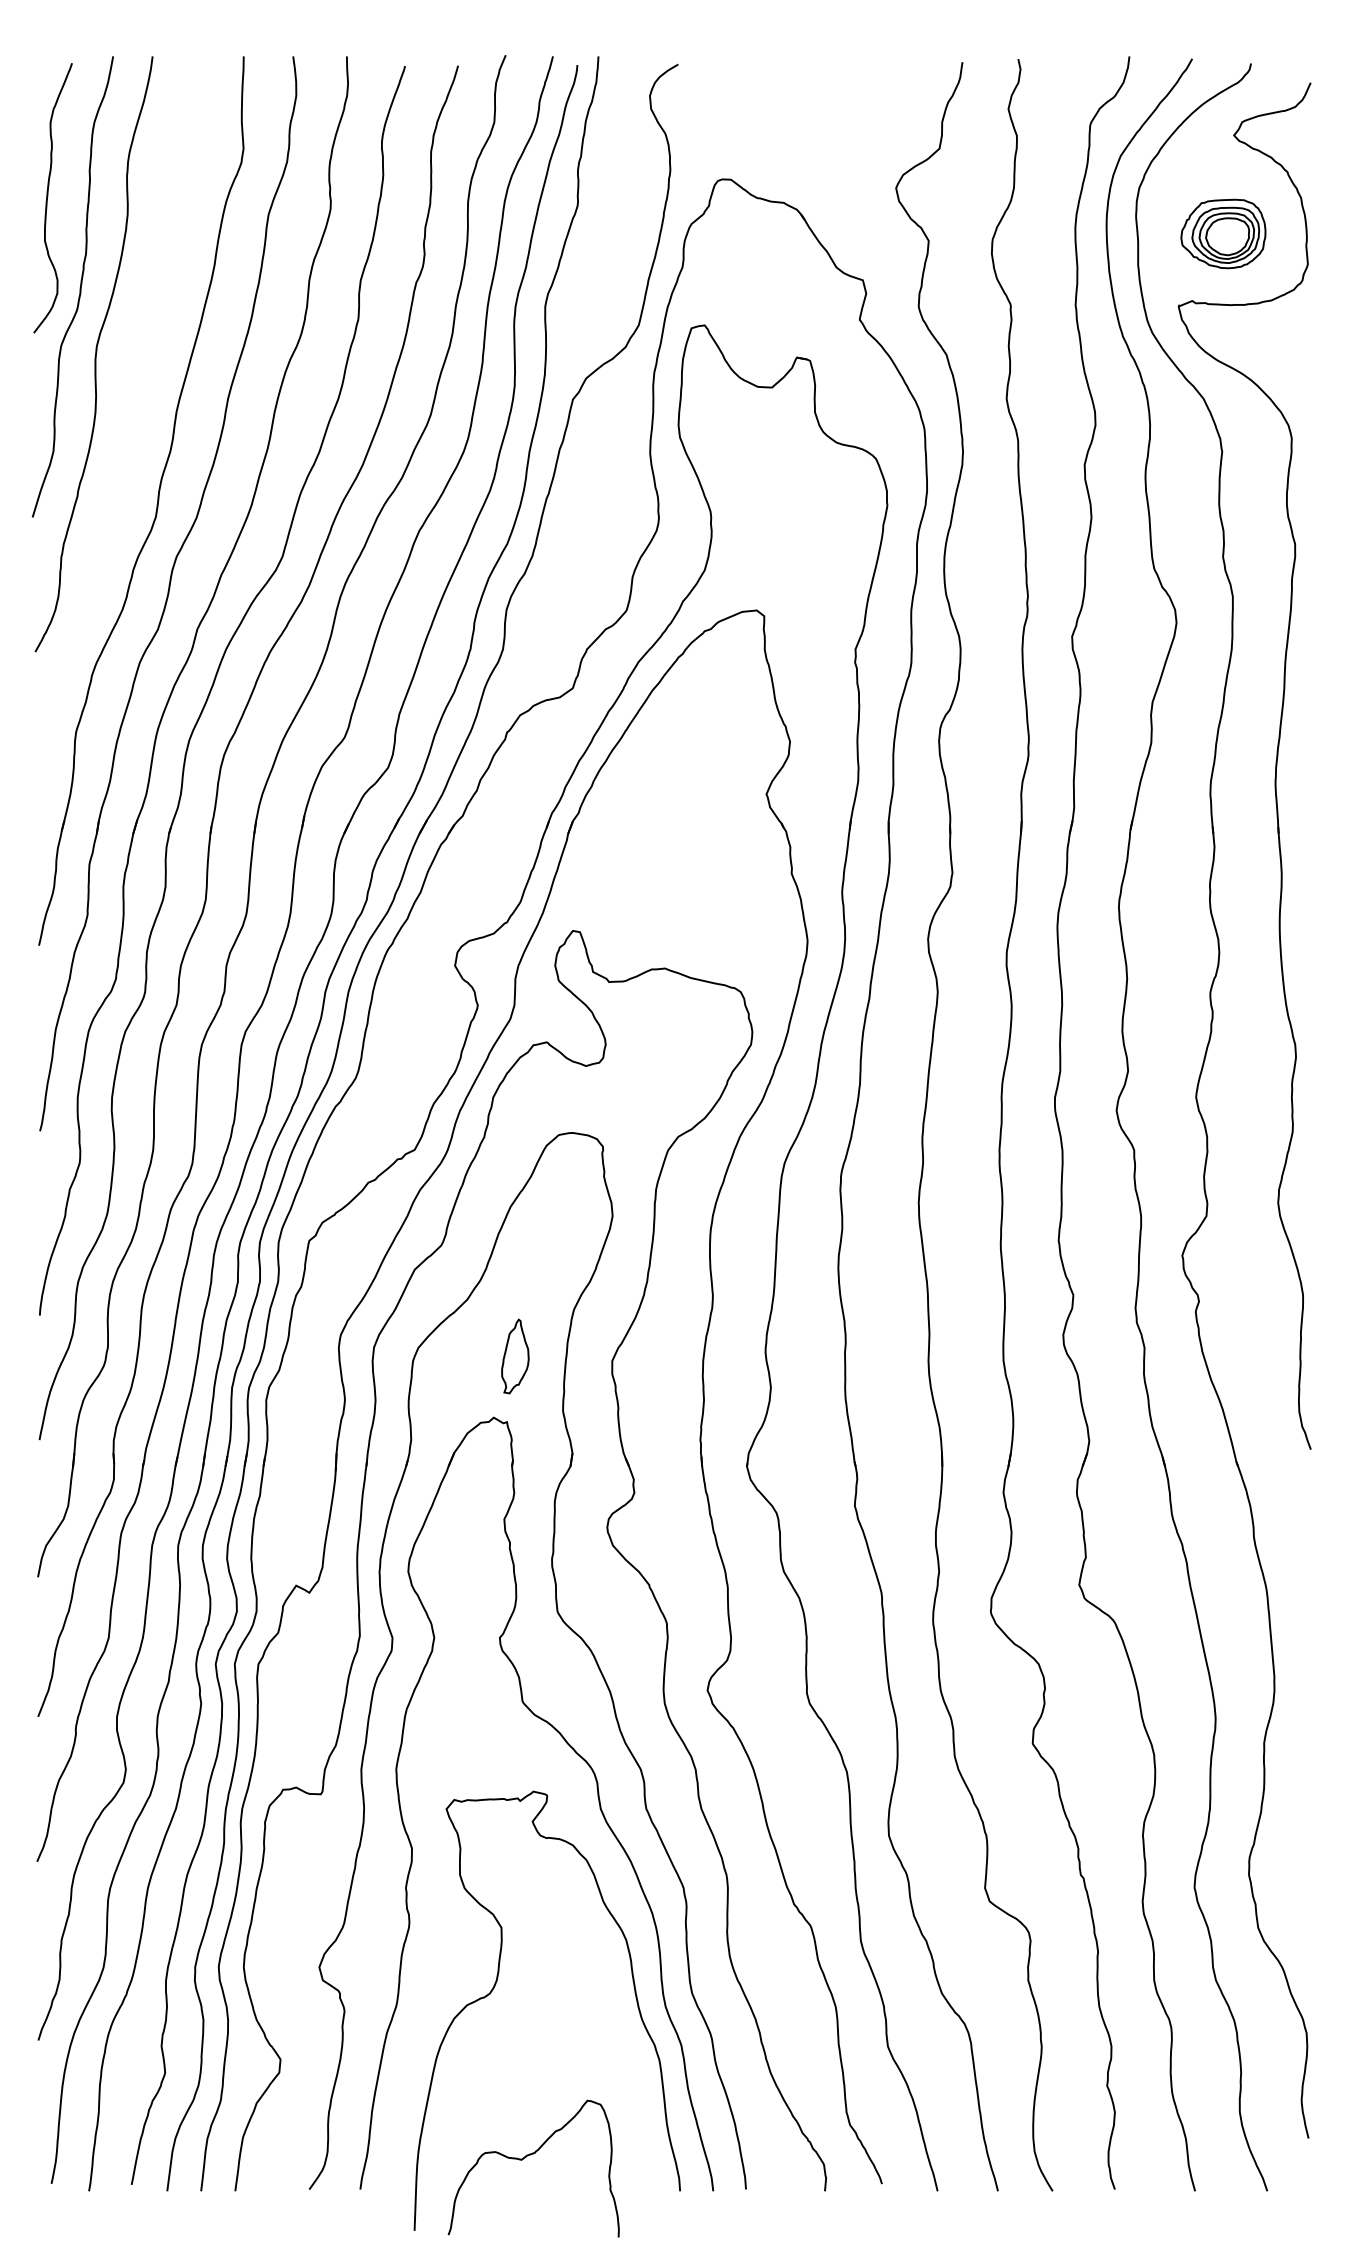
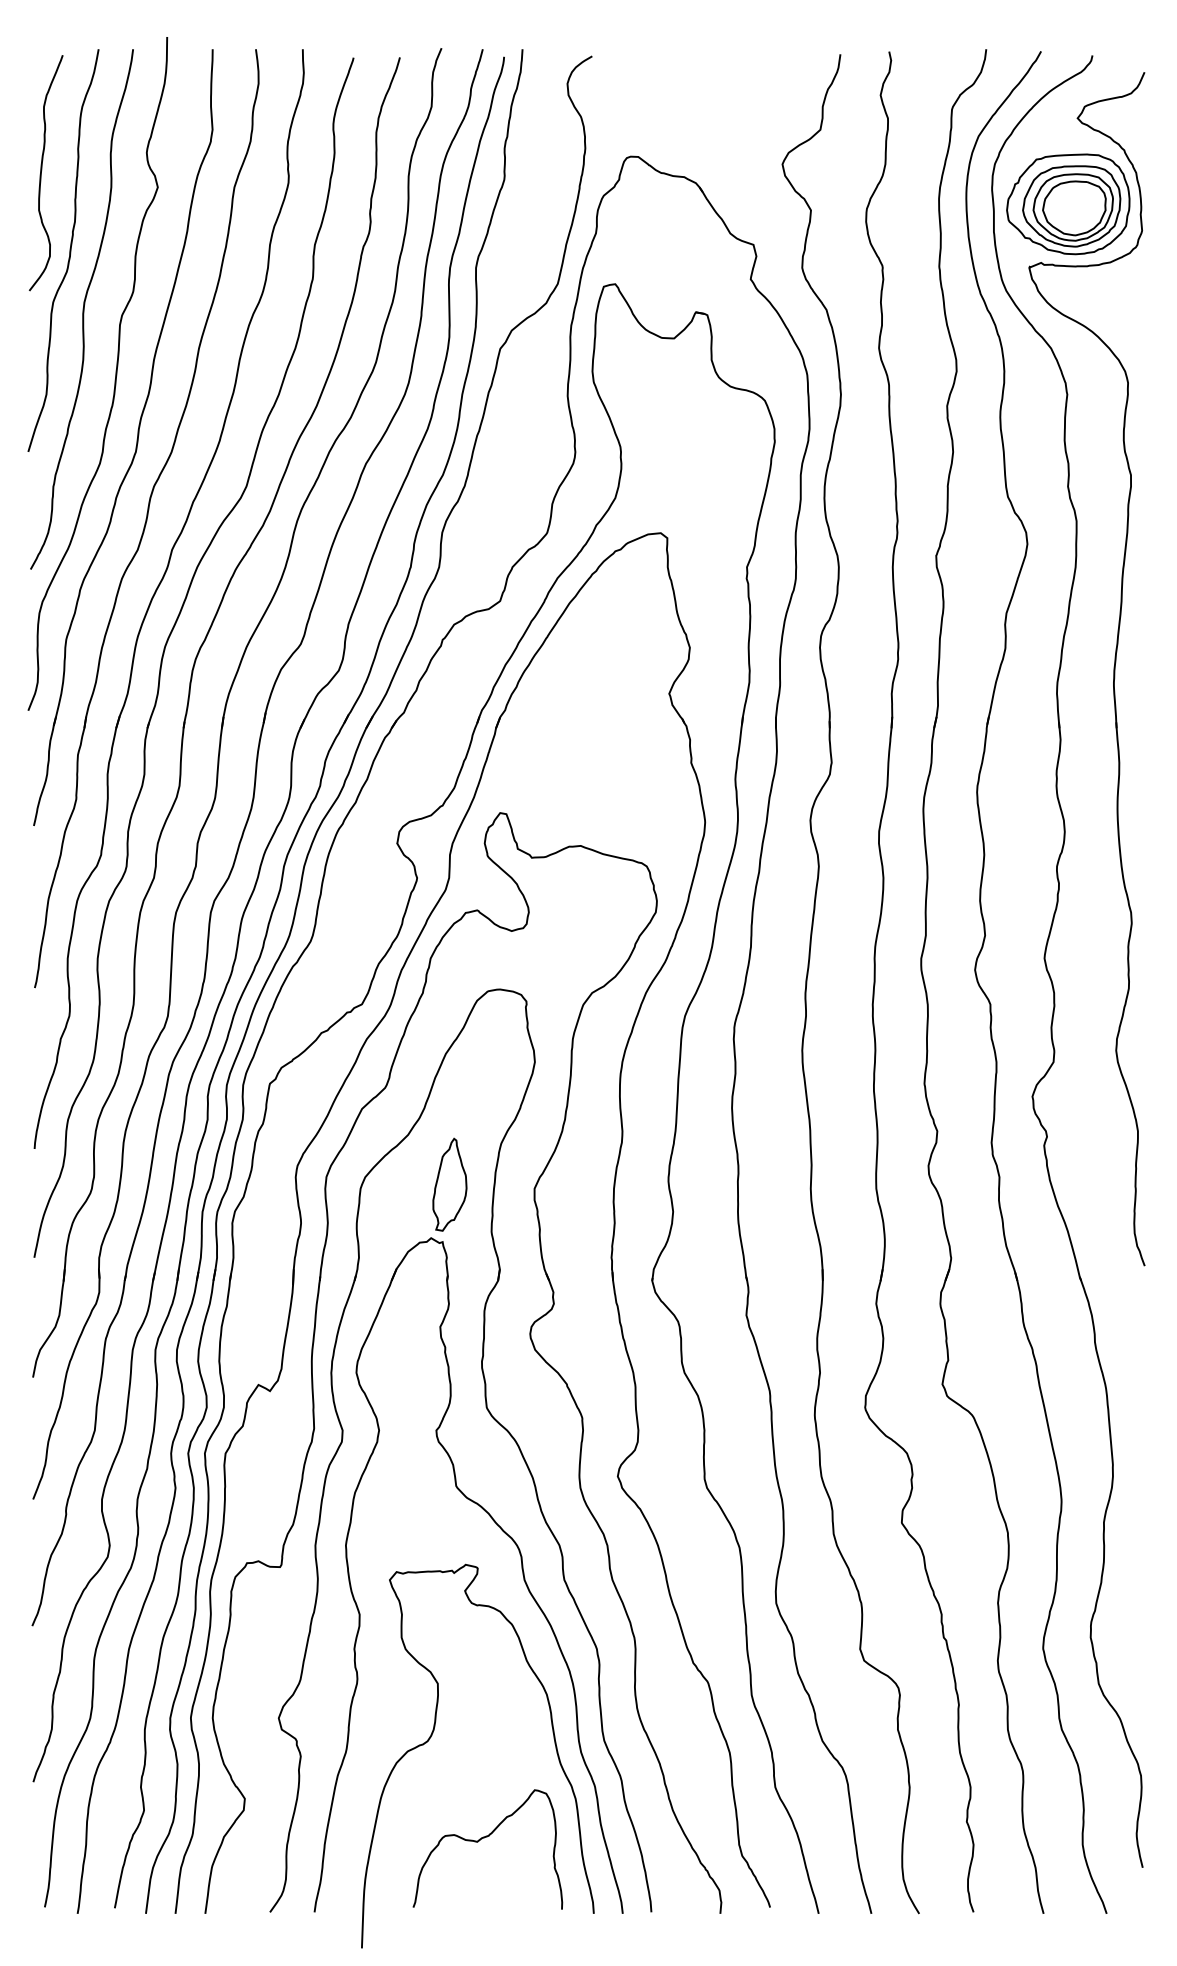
part: (1223, 233) -> (1068, 203), size x1.67
curve: (132, 427) -> (115, 373), added
part: (515, 1356) -> (450, 1184), size x1.43
curve: (525, 2158) -> (480, 1840), moved

